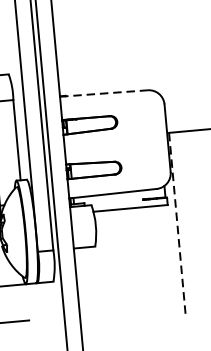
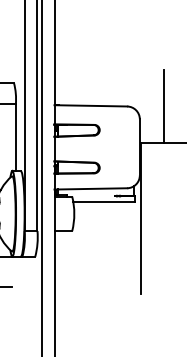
line: (191, 86) -> (163, 106), added
line: (104, 93) -> (91, 105), dashed -> solid
line: (177, 223) -> (141, 218), dashed -> solid

